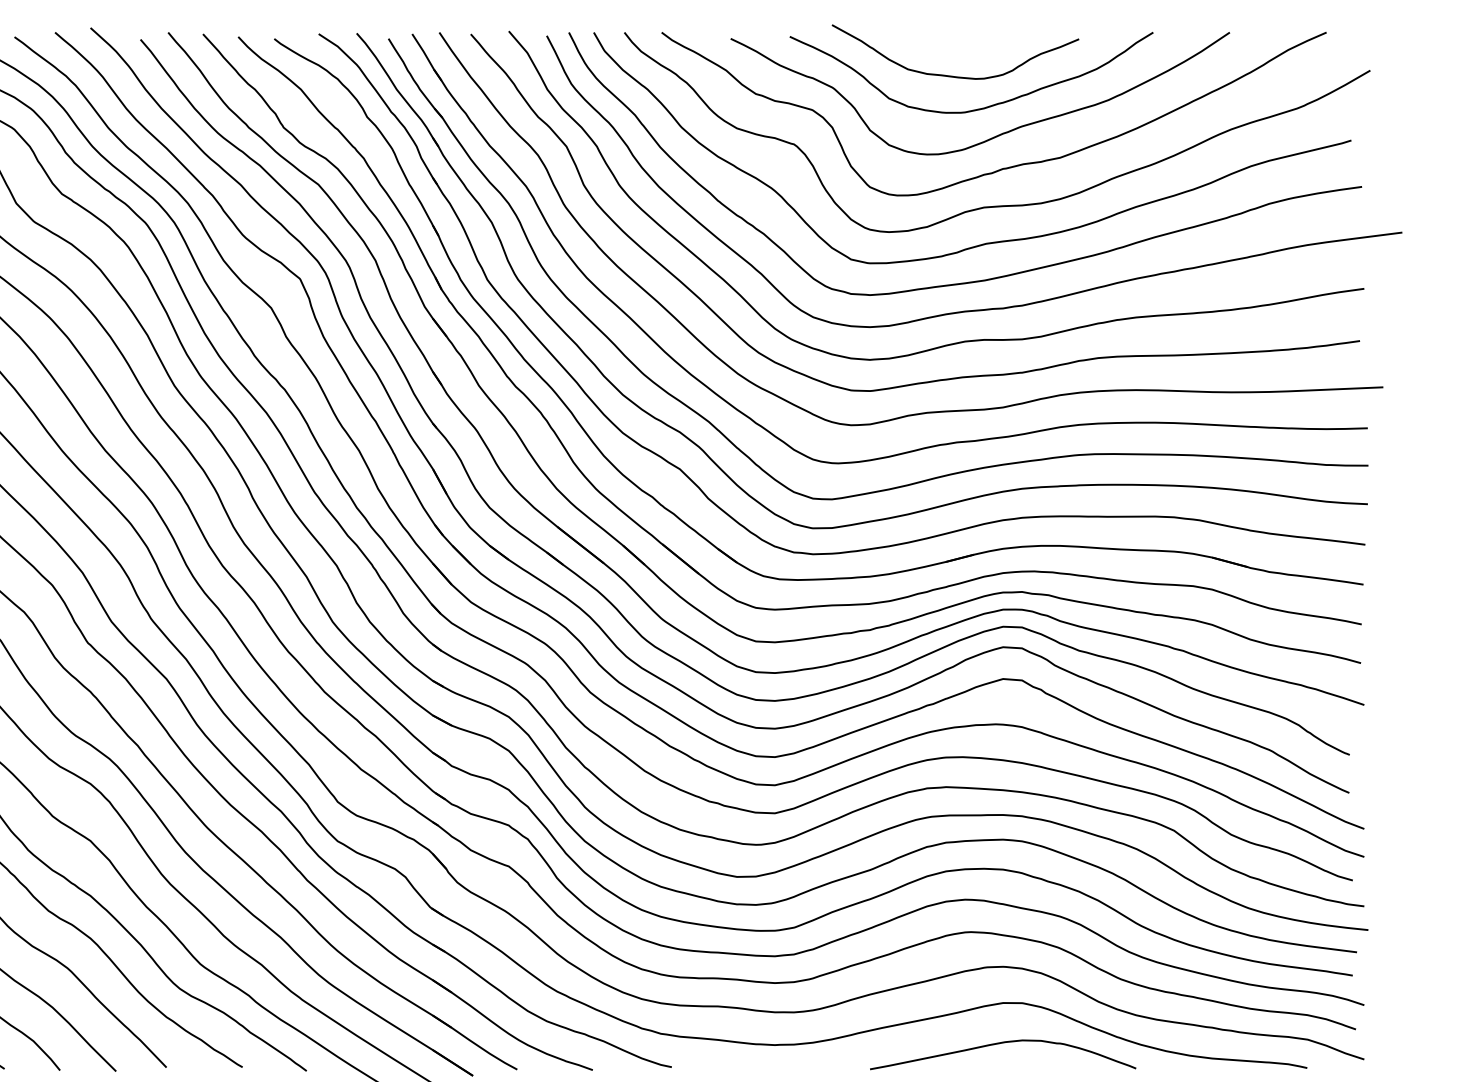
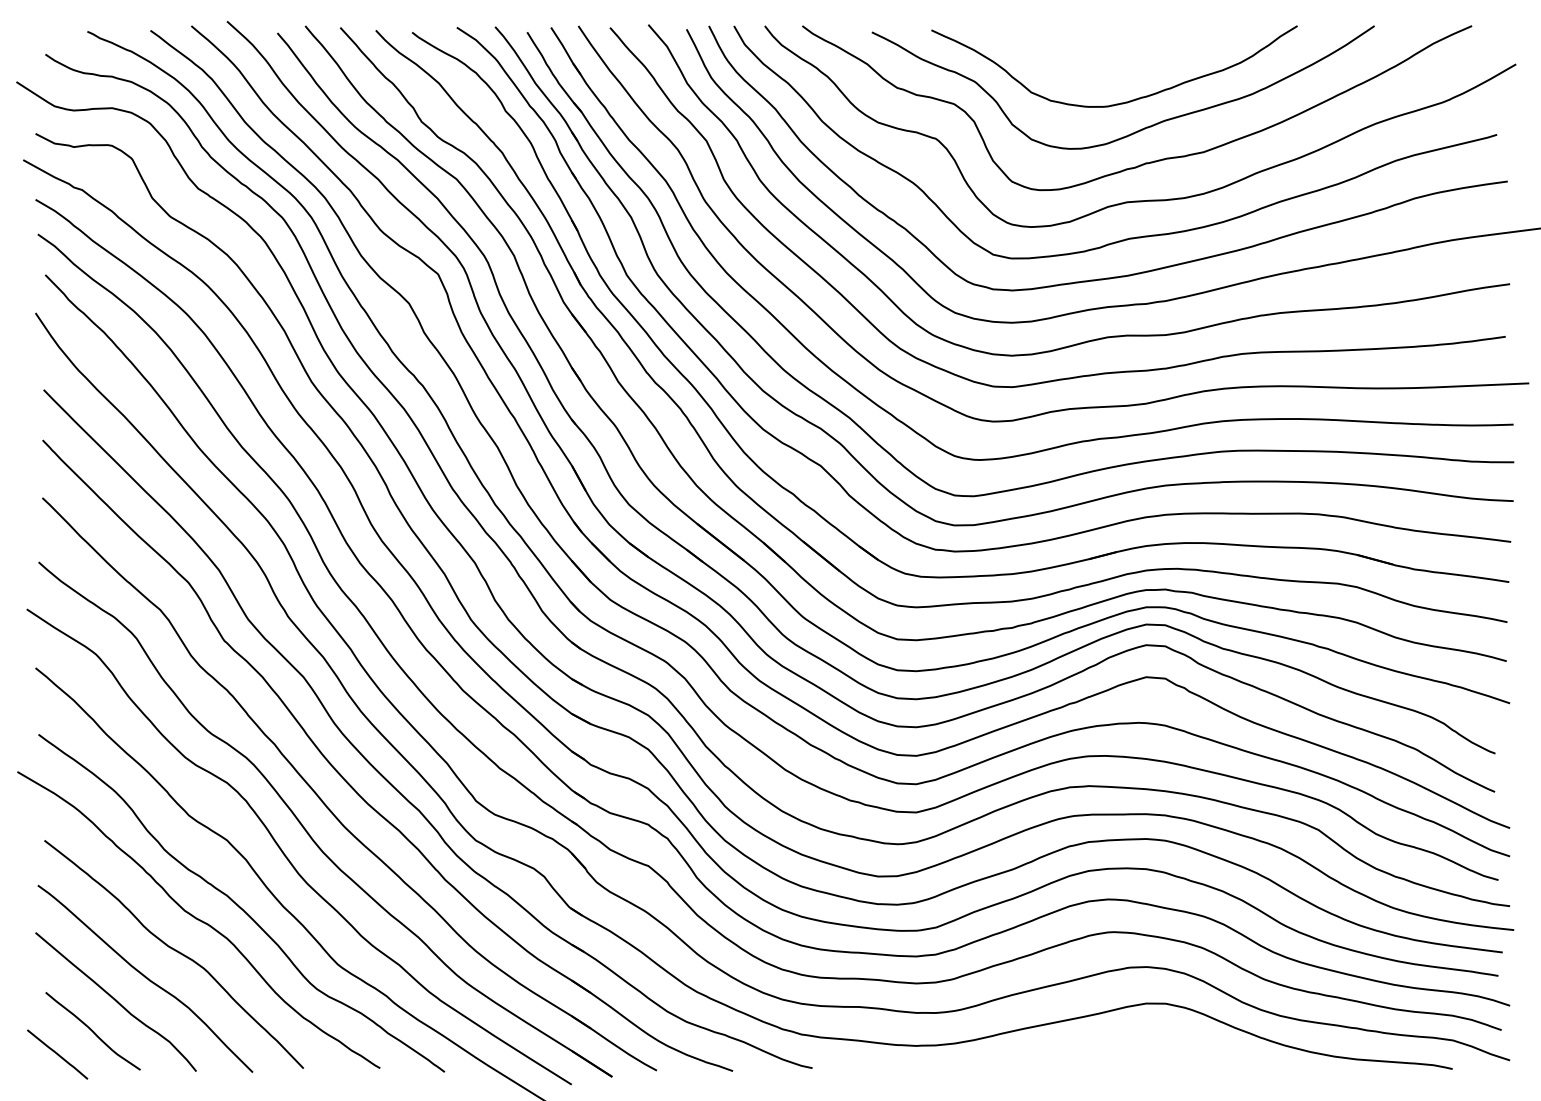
curve: (953, 75) -> (1096, 69), removed
curve: (1003, 1043) -> (1146, 1044), removed

